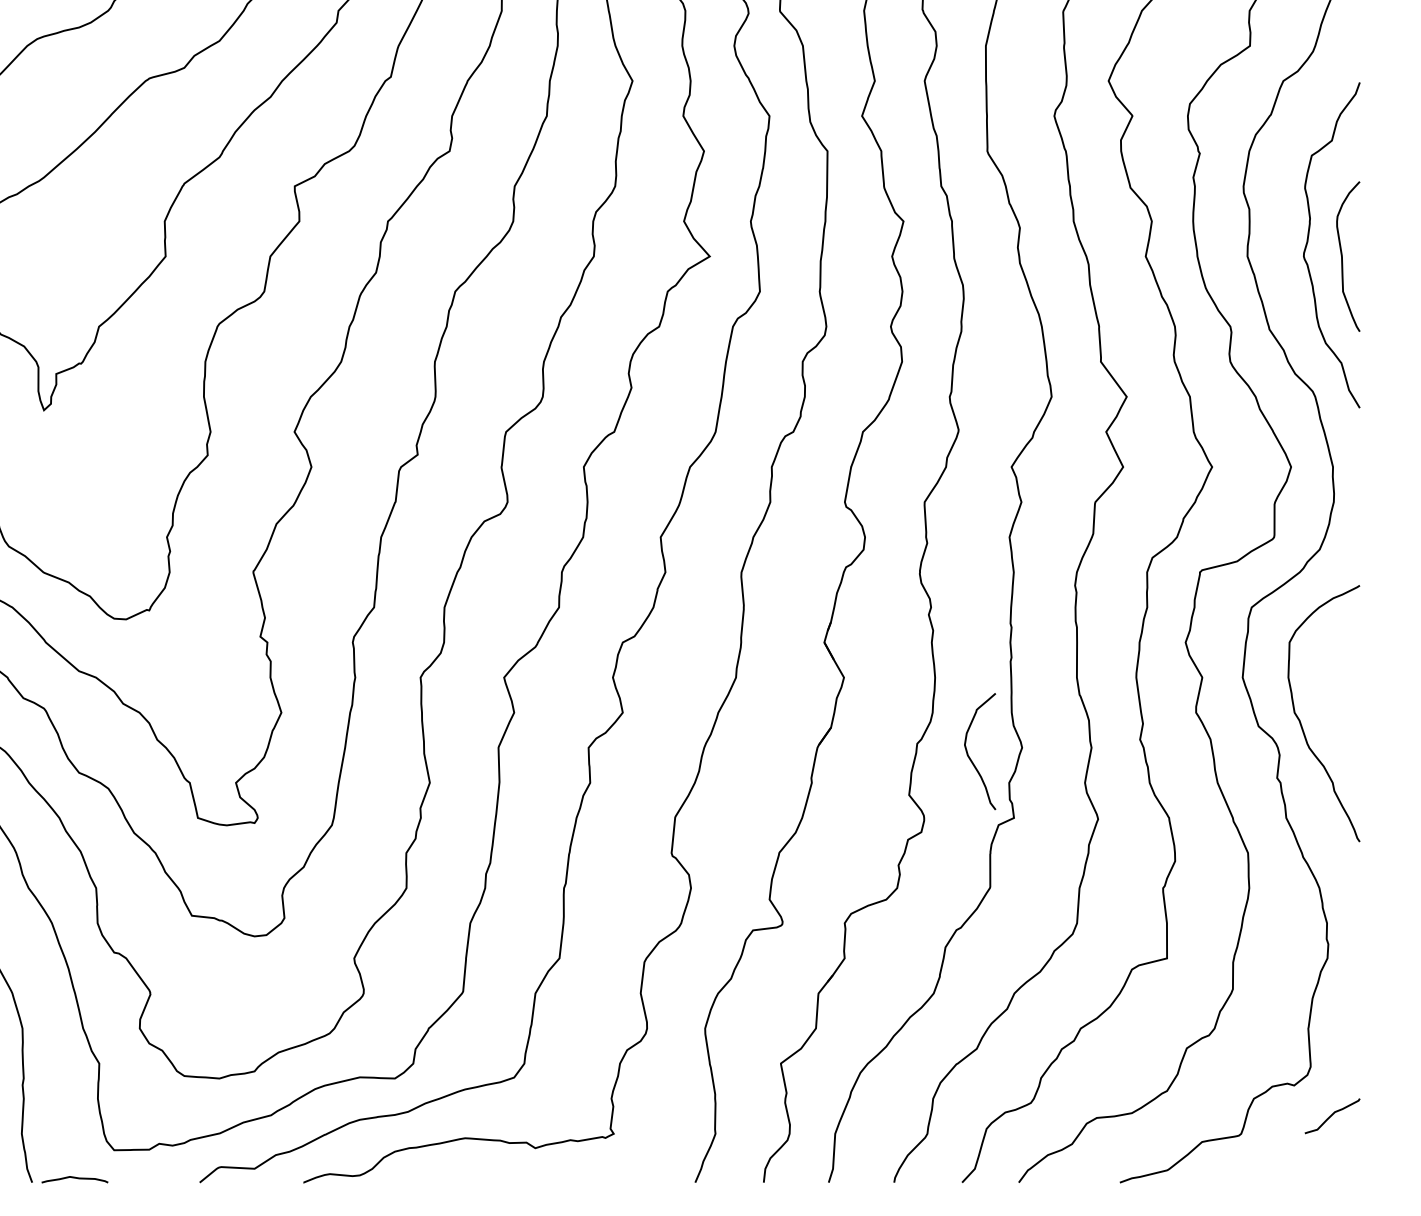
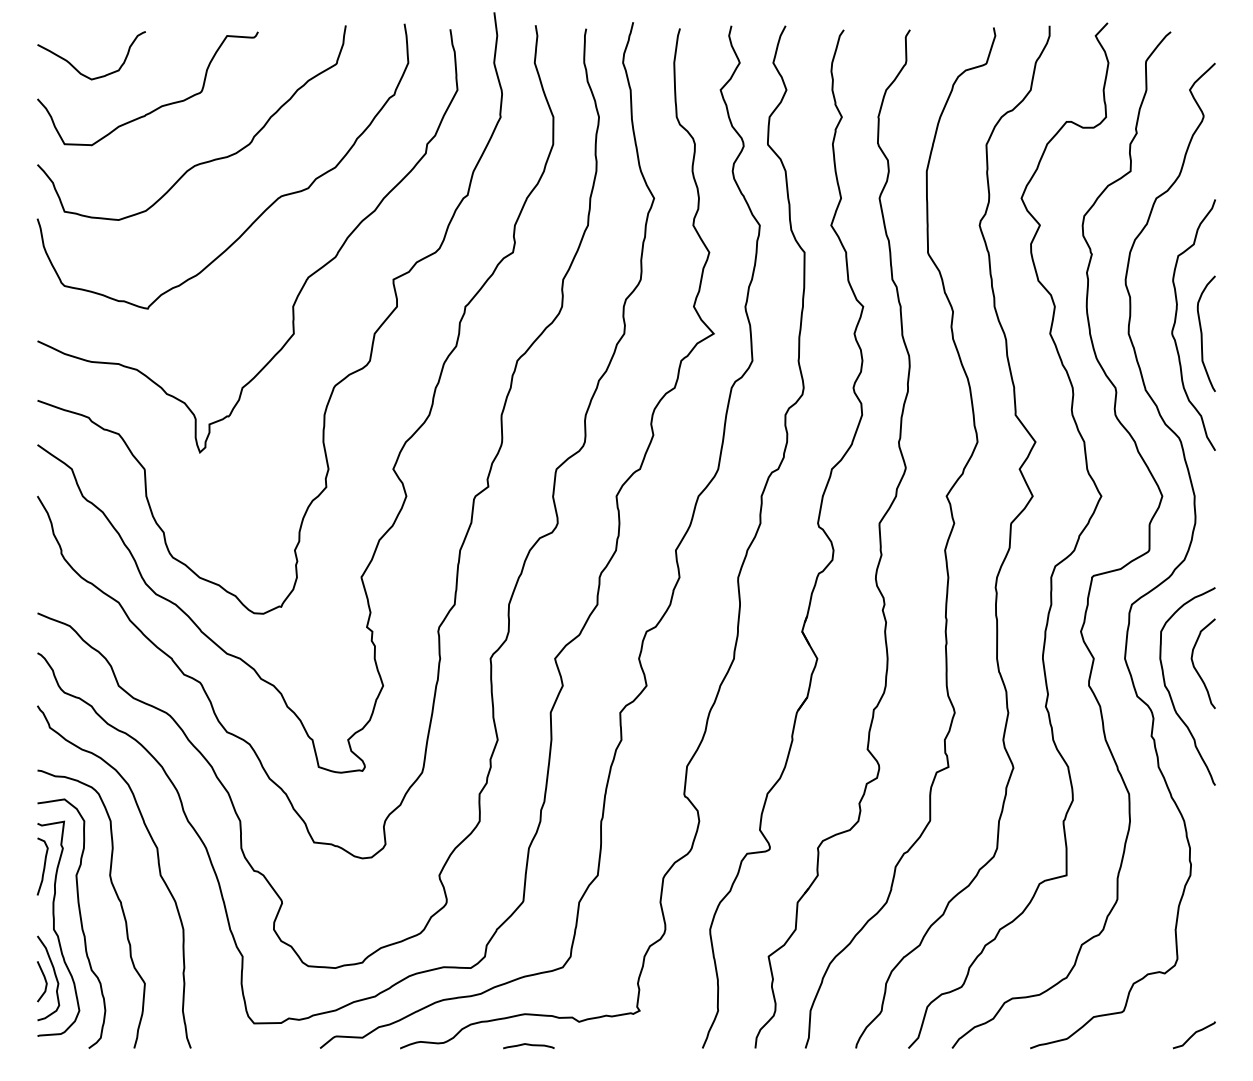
curve: (971, 757) -> (1196, 668), moved
curve: (1331, 1116) -> (1193, 1035), moved
curve: (74, 1178) -> (528, 1045), moved

